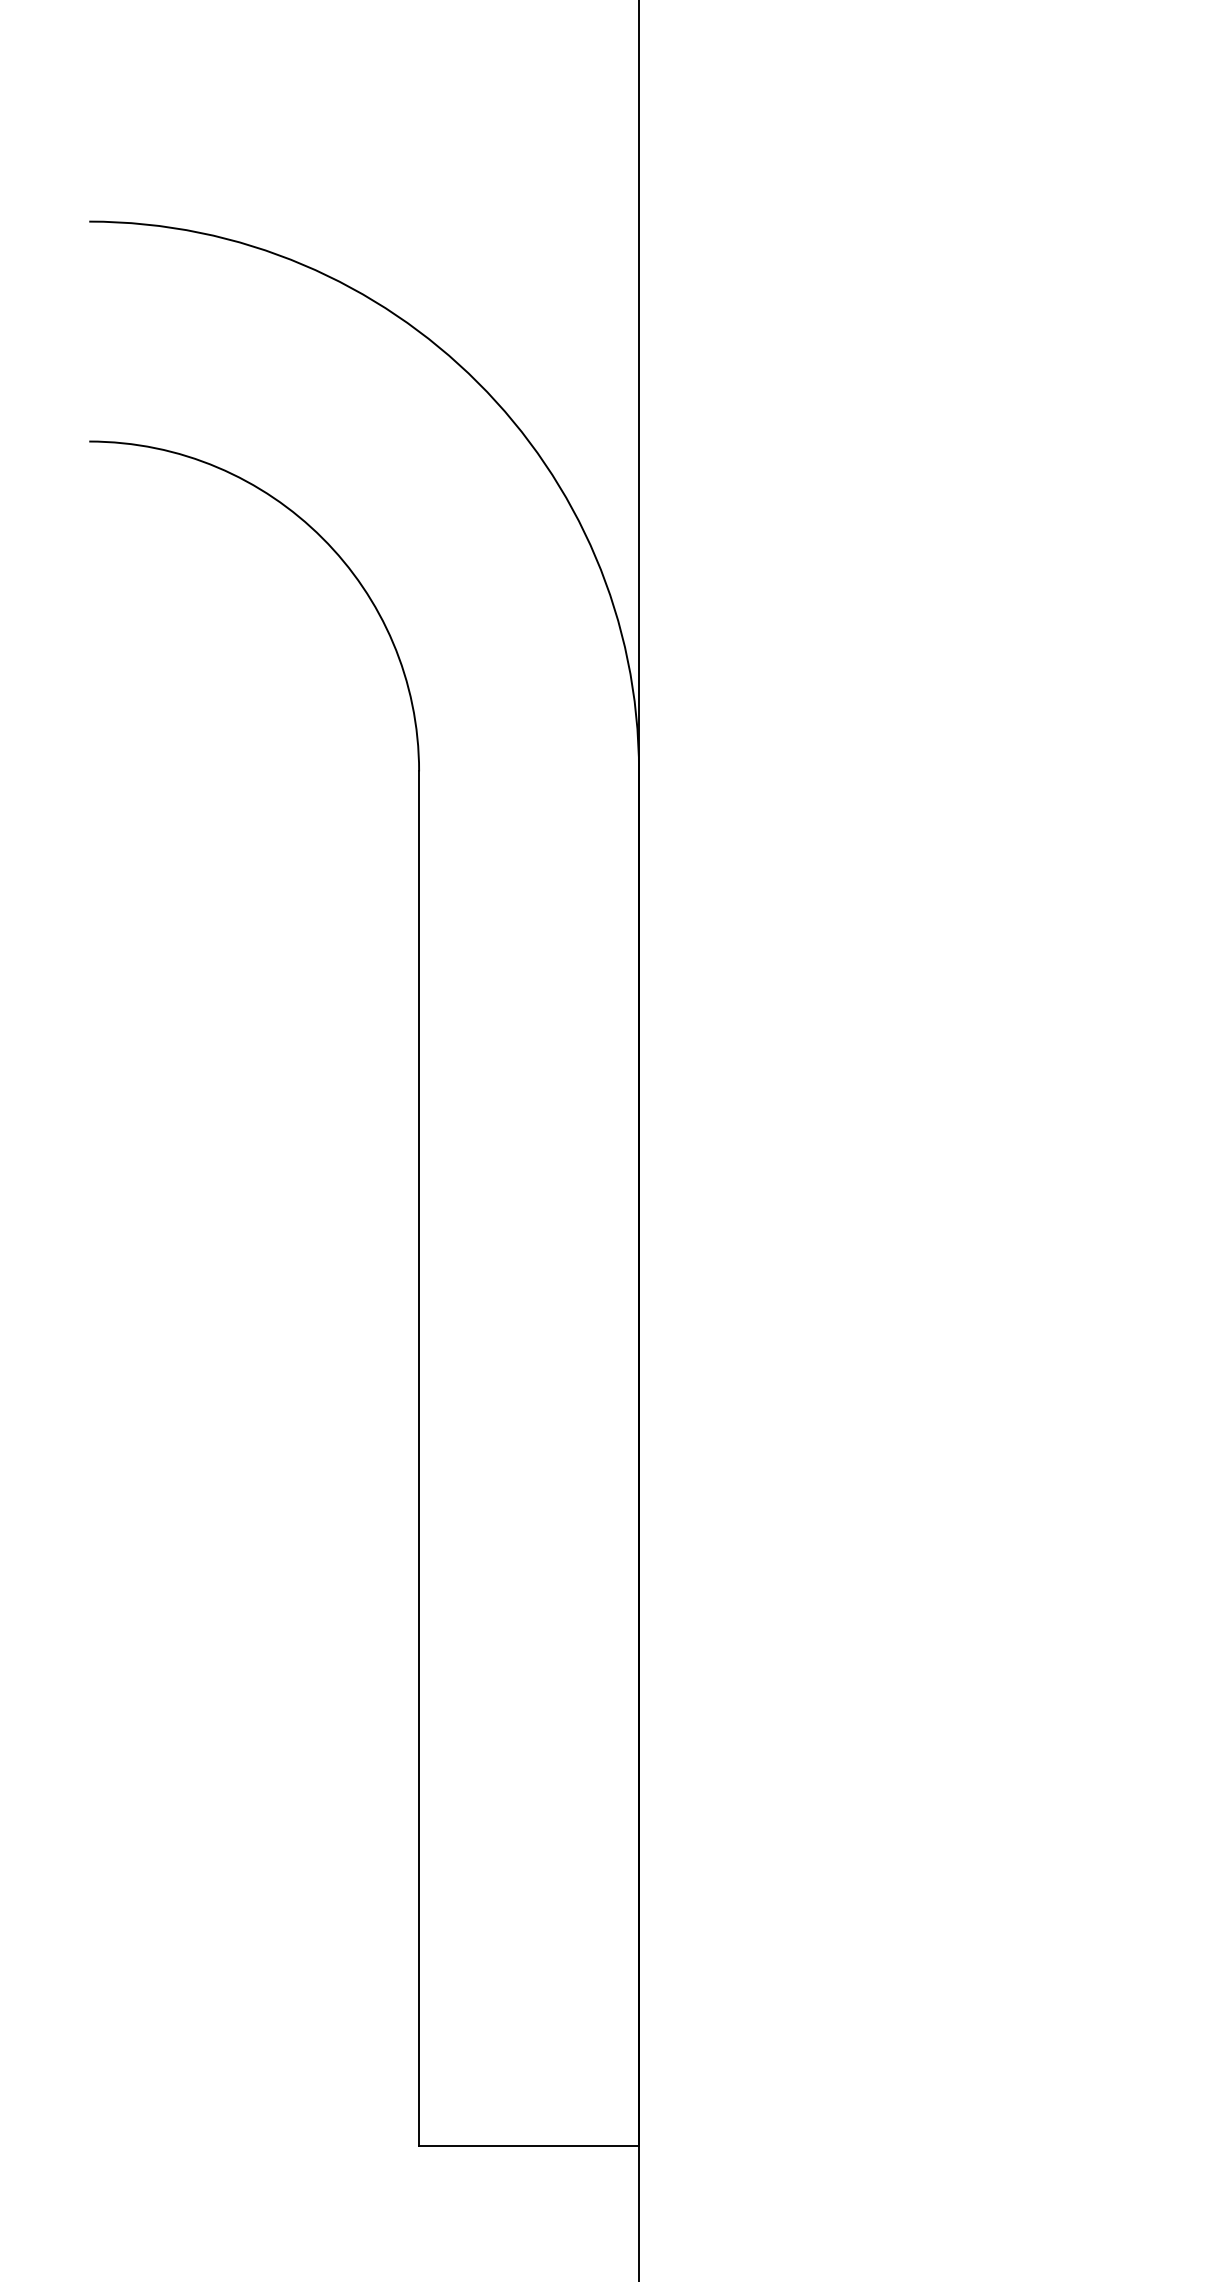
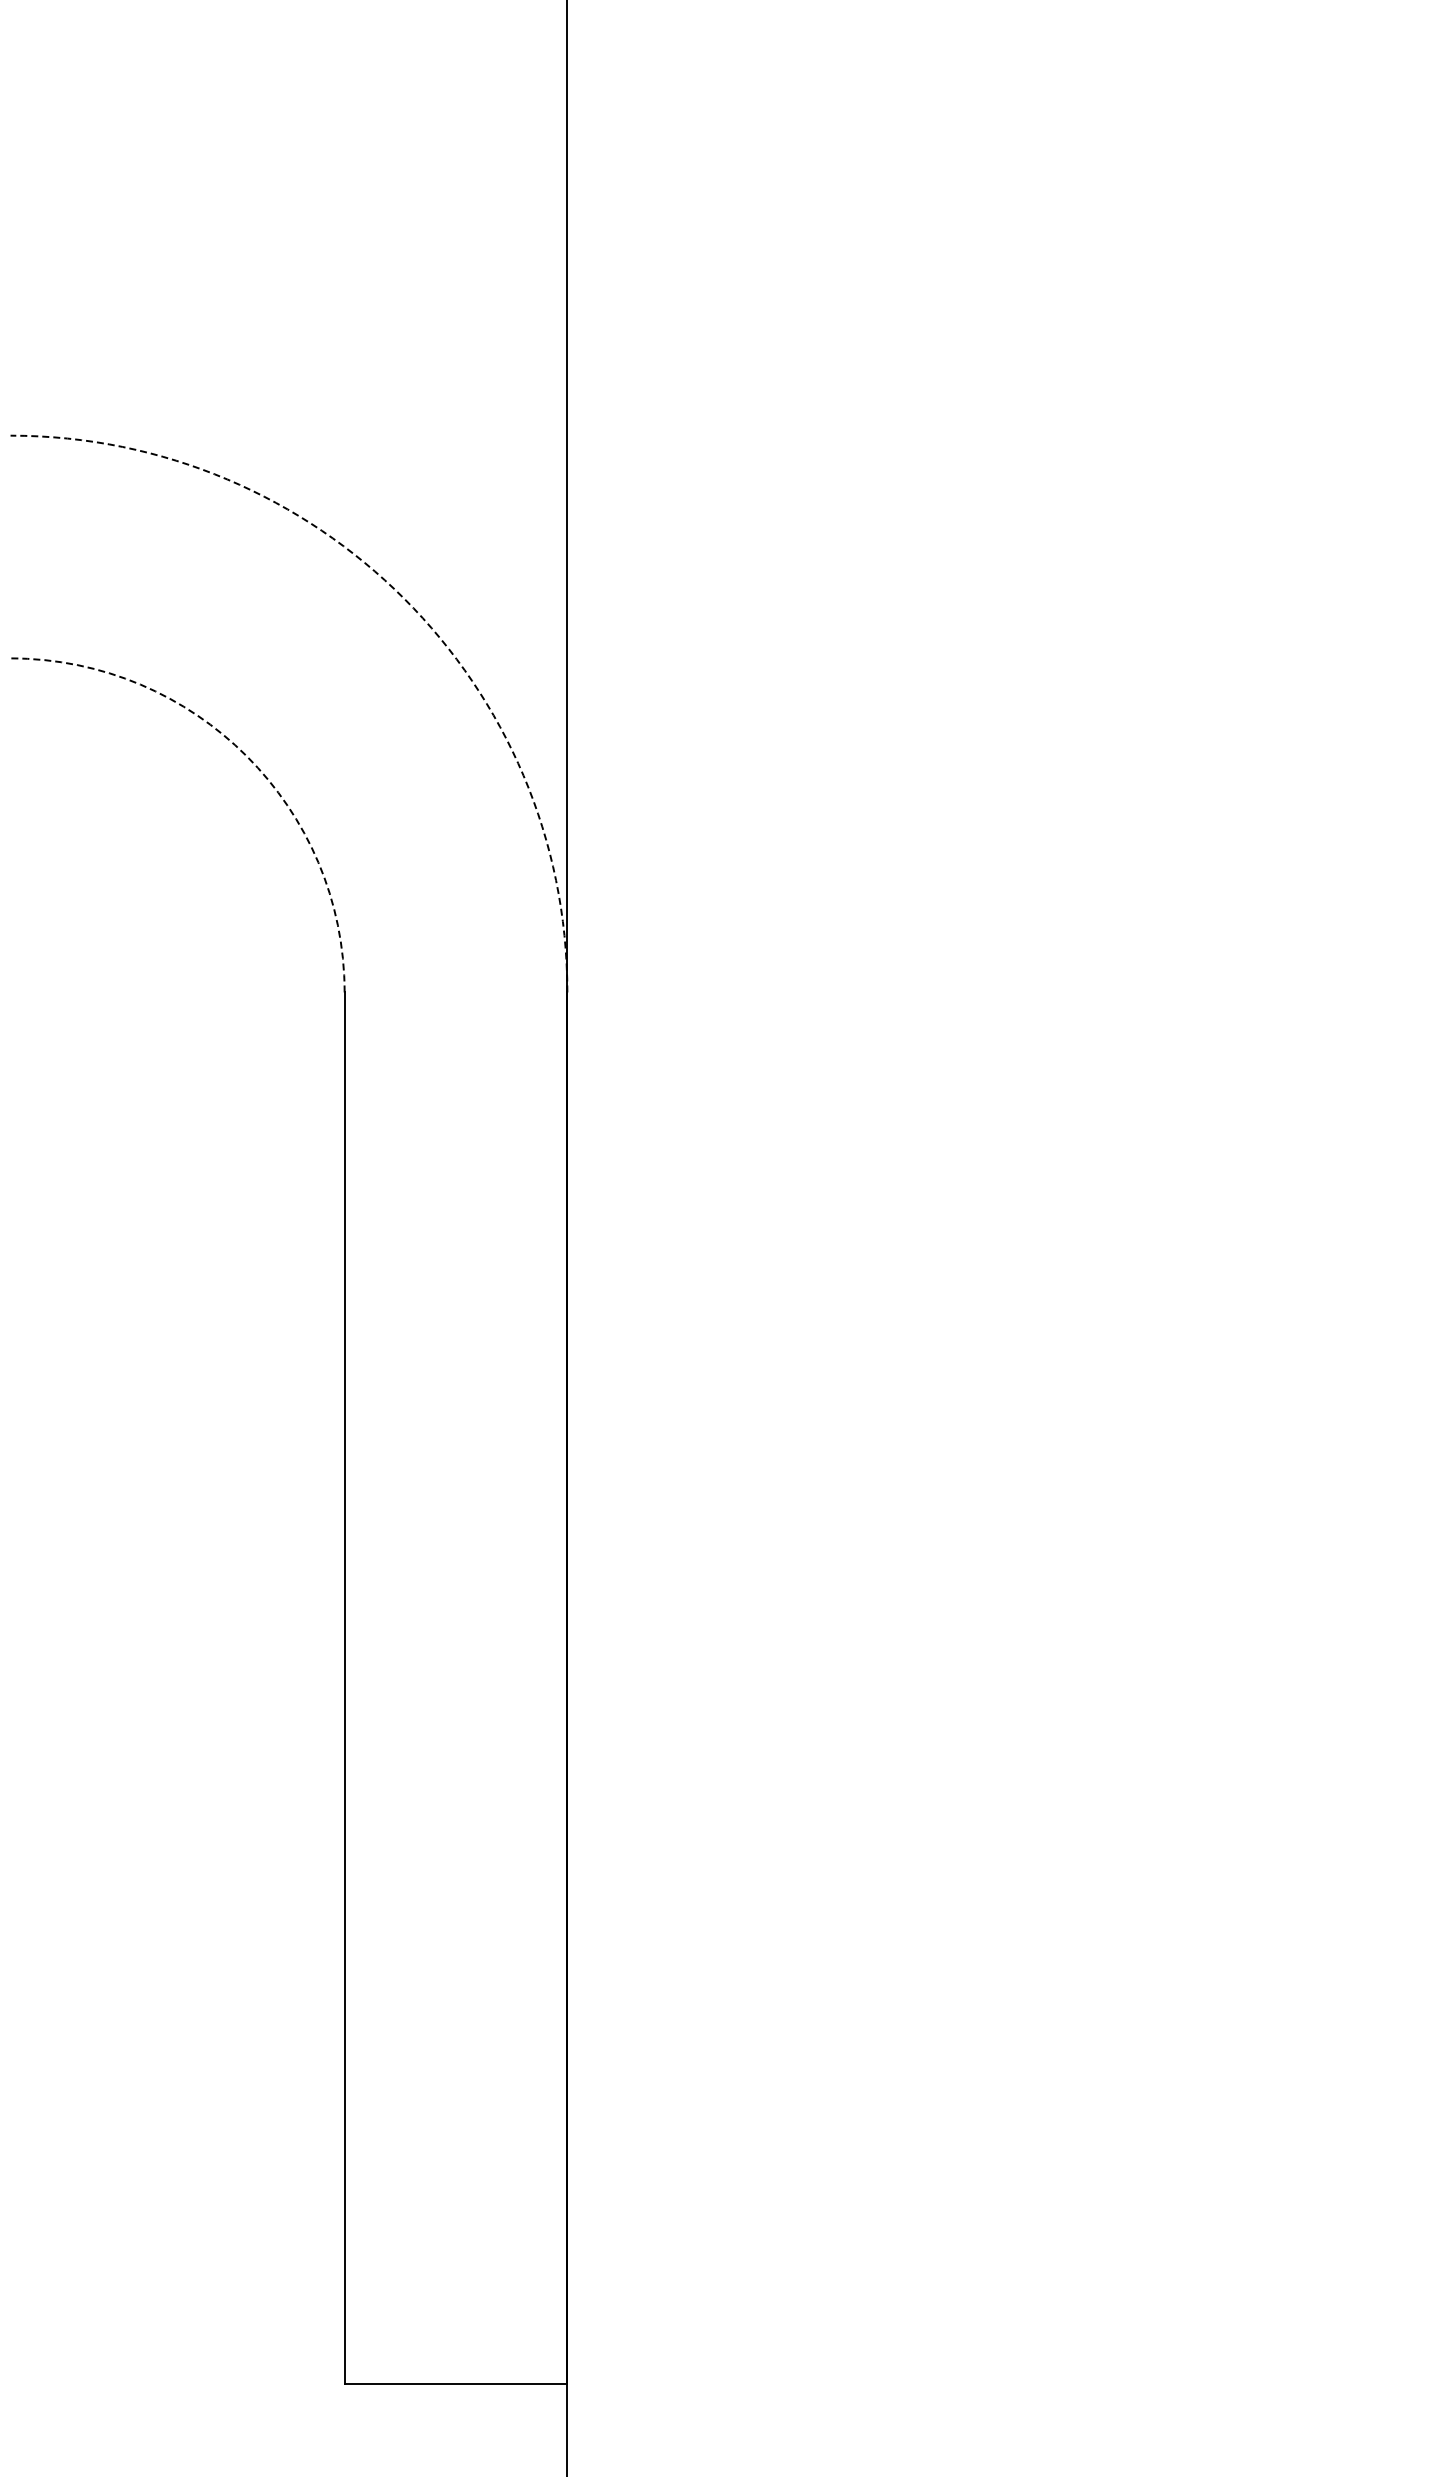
arc: (478, 382) -> (404, 598), solid -> dashed
arc: (322, 538) -> (246, 756), solid -> dashed

